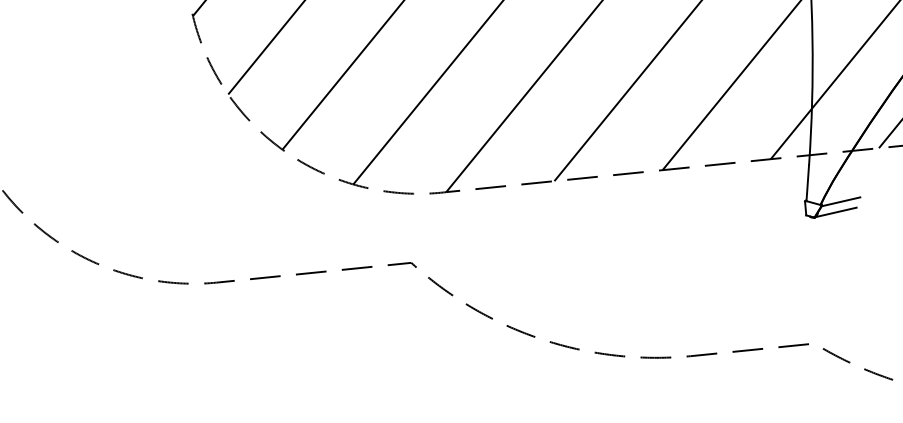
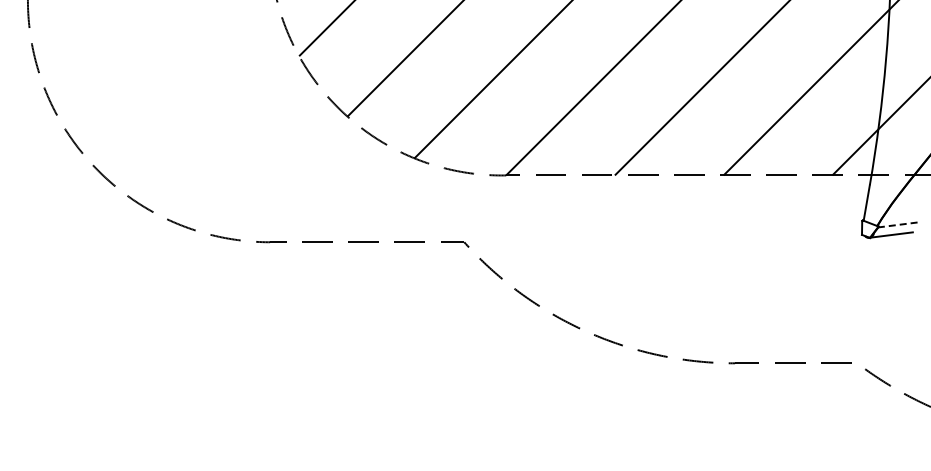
line: (840, 201) -> (897, 224), solid -> dashed

